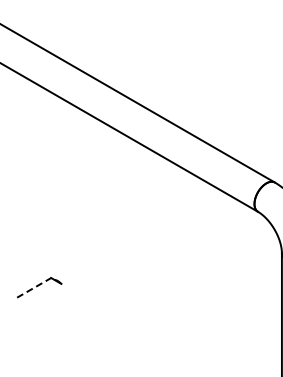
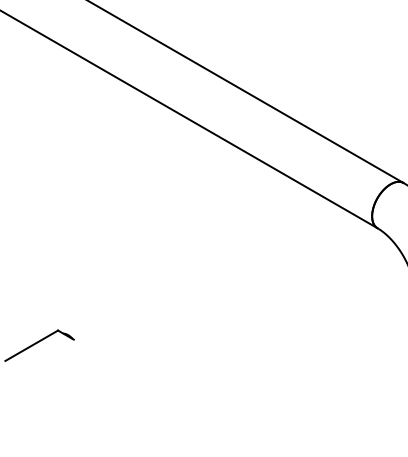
line: (34, 287) -> (32, 345), dashed -> solid

